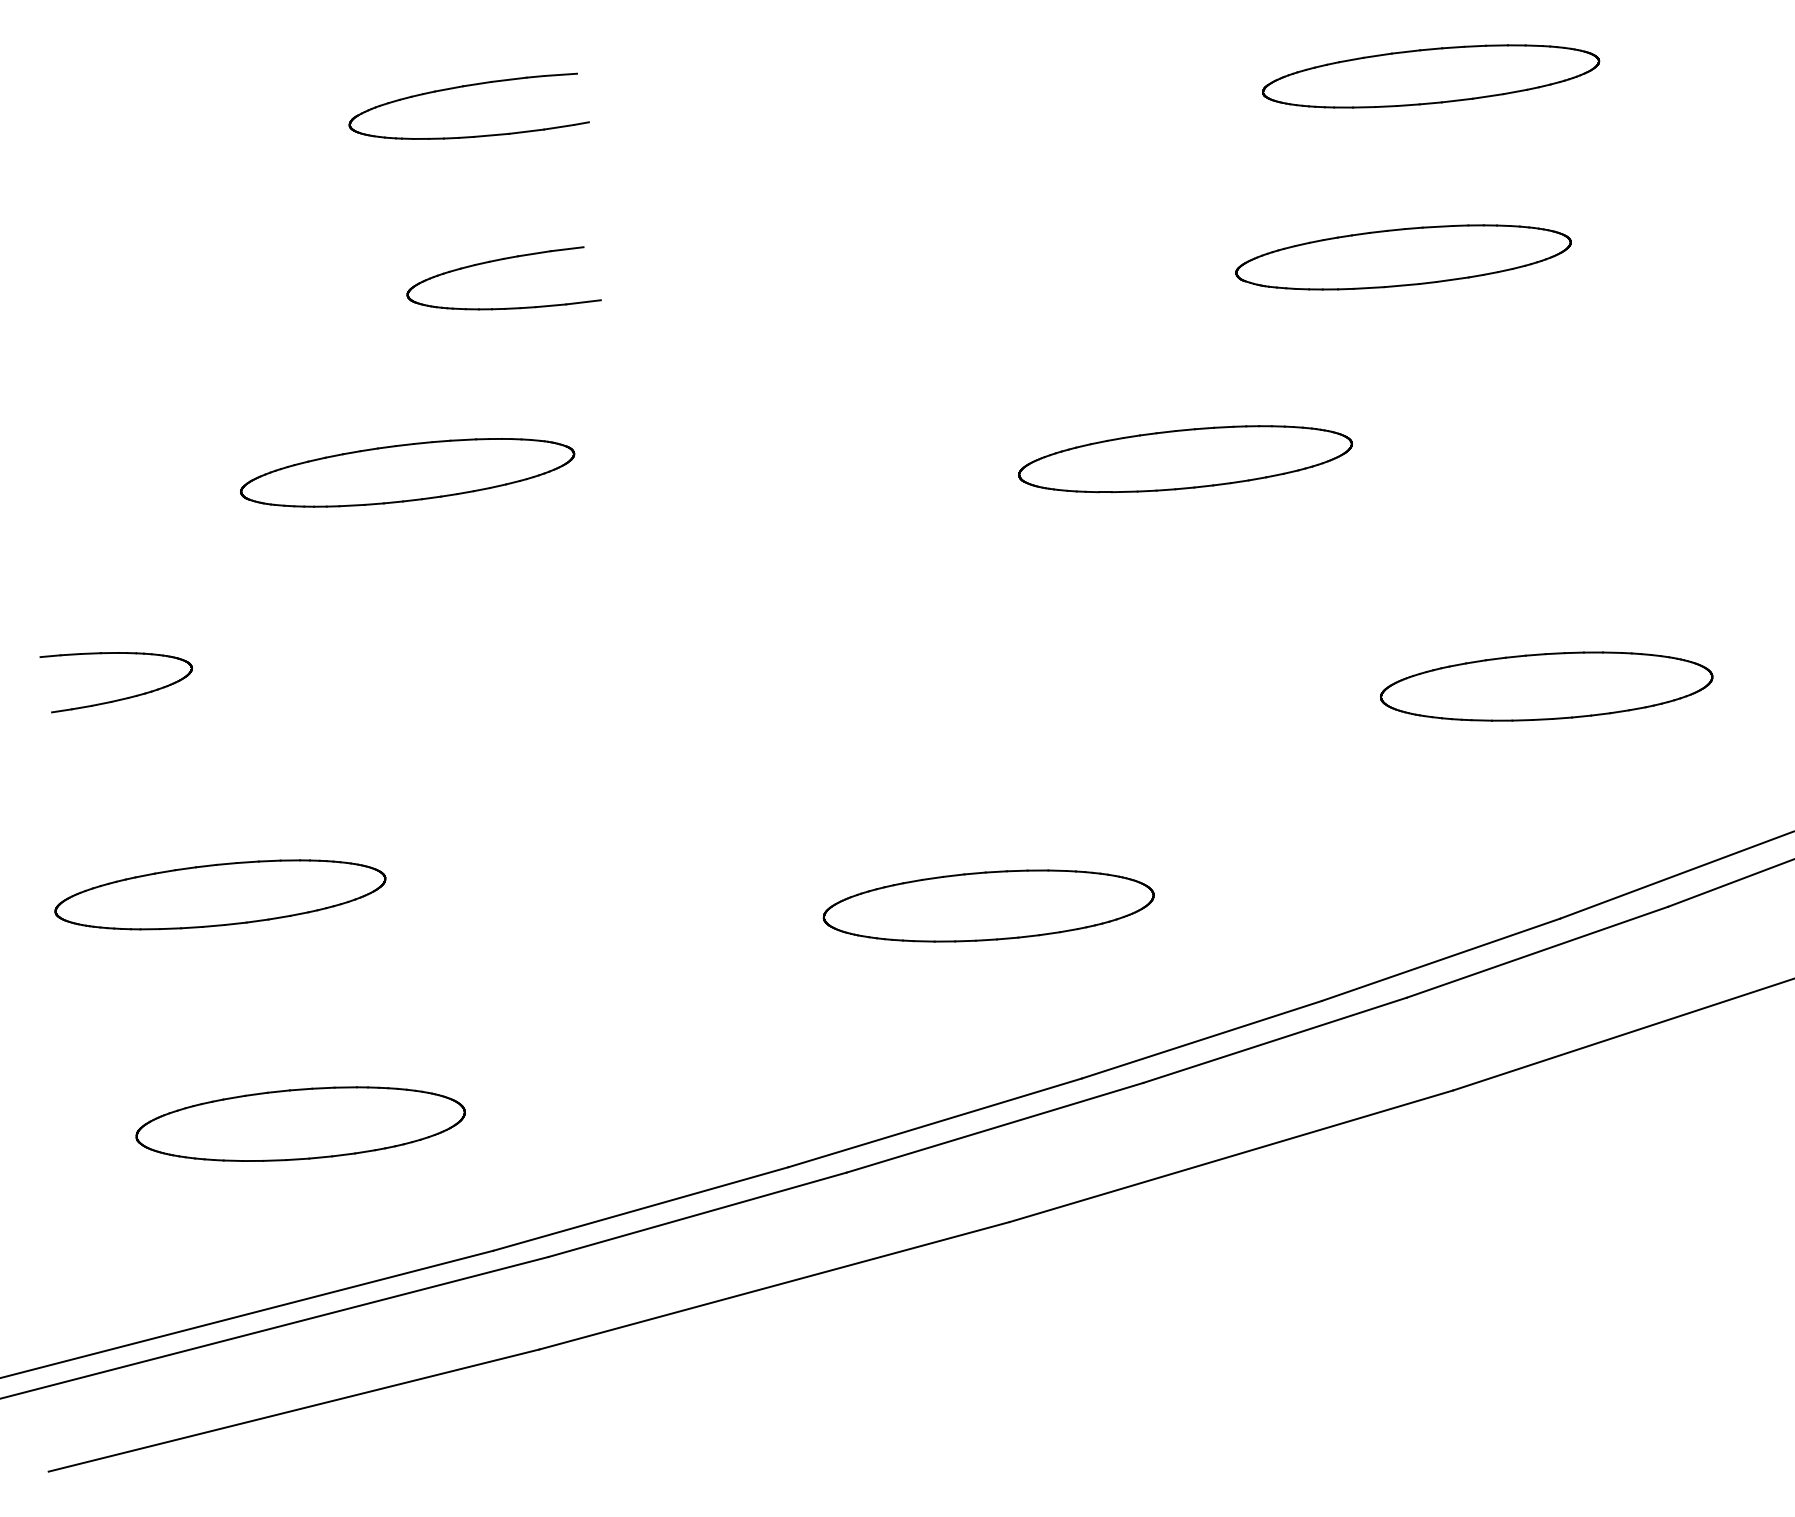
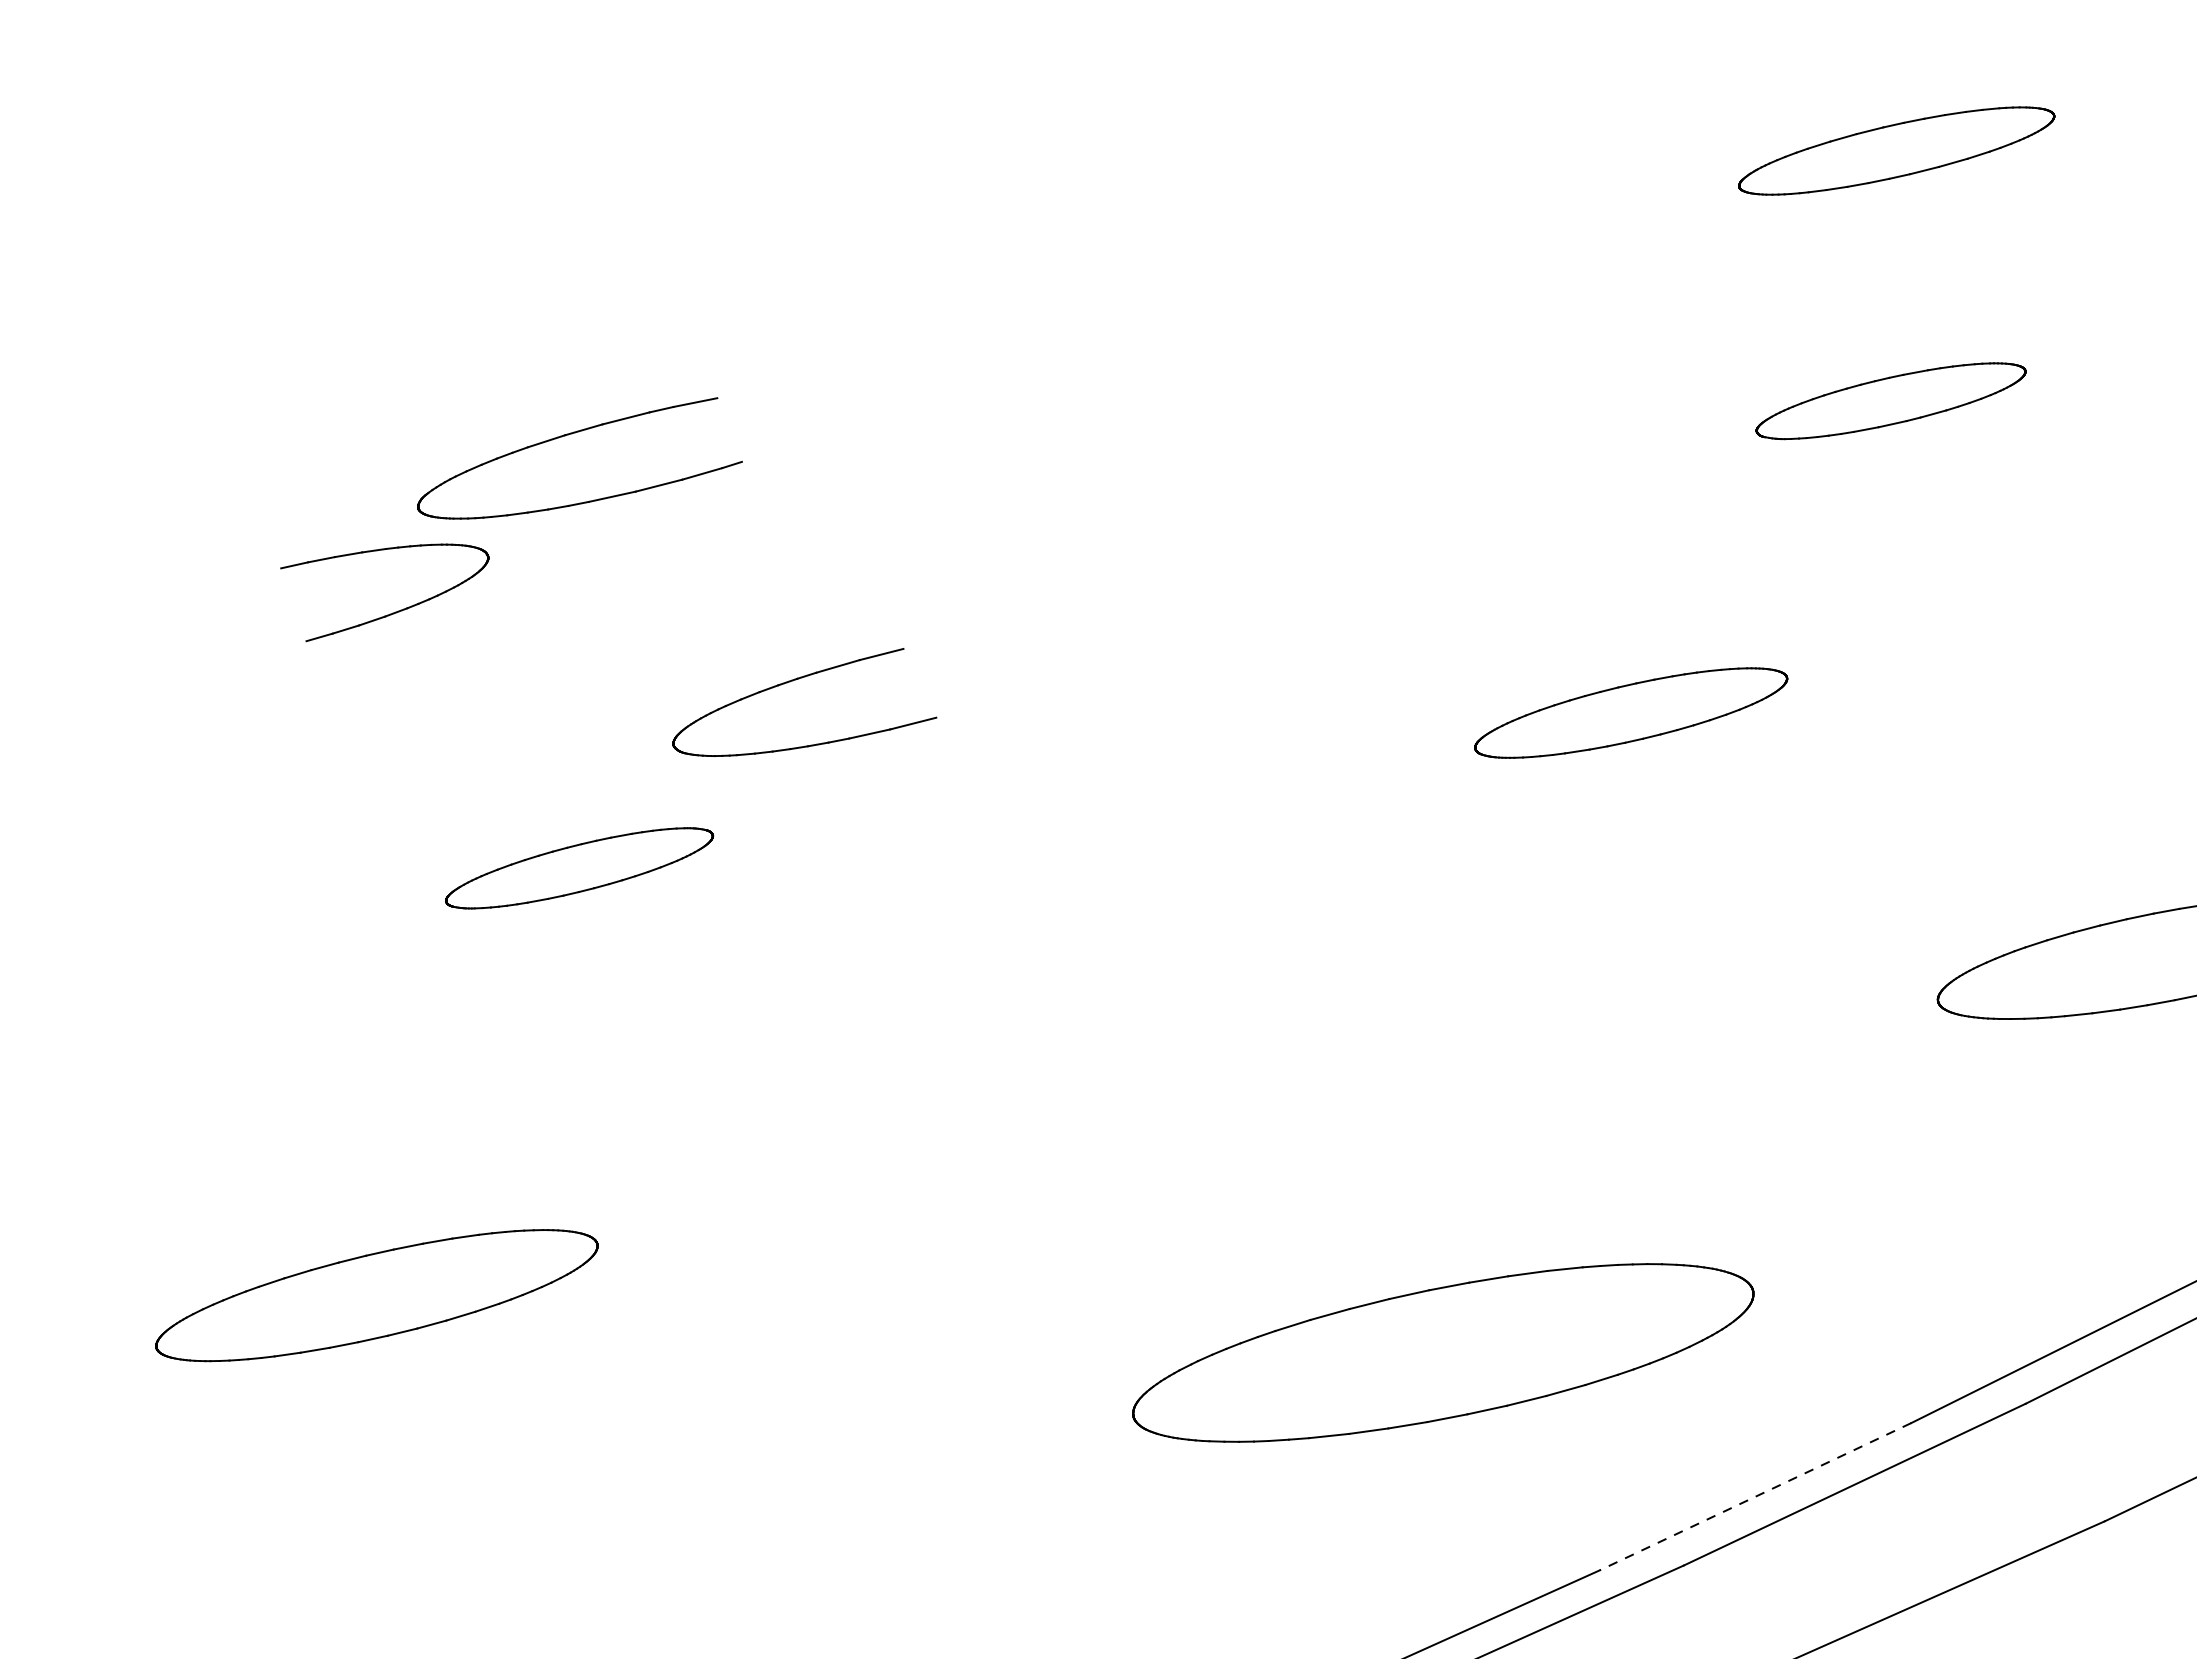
part: (1431, 76) -> (1897, 150), size x0.7
part: (463, 87) -> (565, 436), moved
part: (1403, 257) -> (1891, 401), size x0.6
part: (502, 260) -> (795, 681), moved
part: (1185, 459) -> (1631, 713), size x0.7
part: (407, 472) -> (579, 867), size x0.6
part: (120, 698) -> (396, 610), moved
part: (220, 894) -> (376, 1295), moved
part: (988, 905) -> (1442, 1352), size x1.4
line: (1201, 1039) -> (1754, 1496), solid -> dashed

